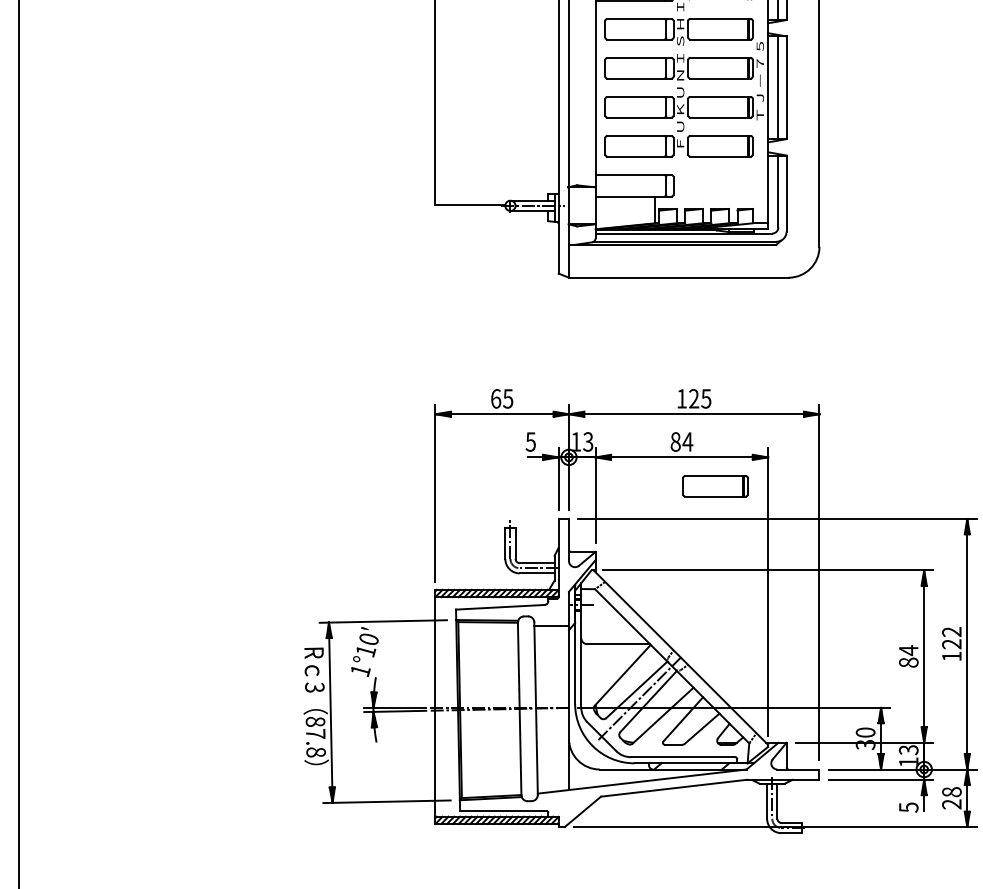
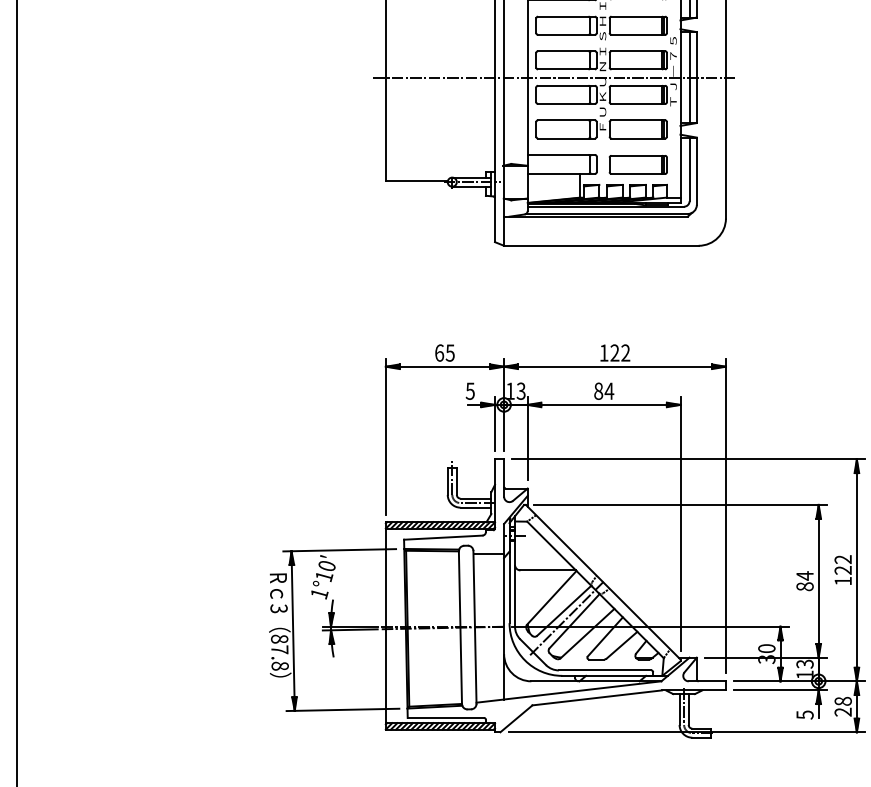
line: (625, 87) -> (554, 77), added
text: (706, 398) -> (625, 352), 125 -> 122
part: (715, 486) -> (638, 165), moved

